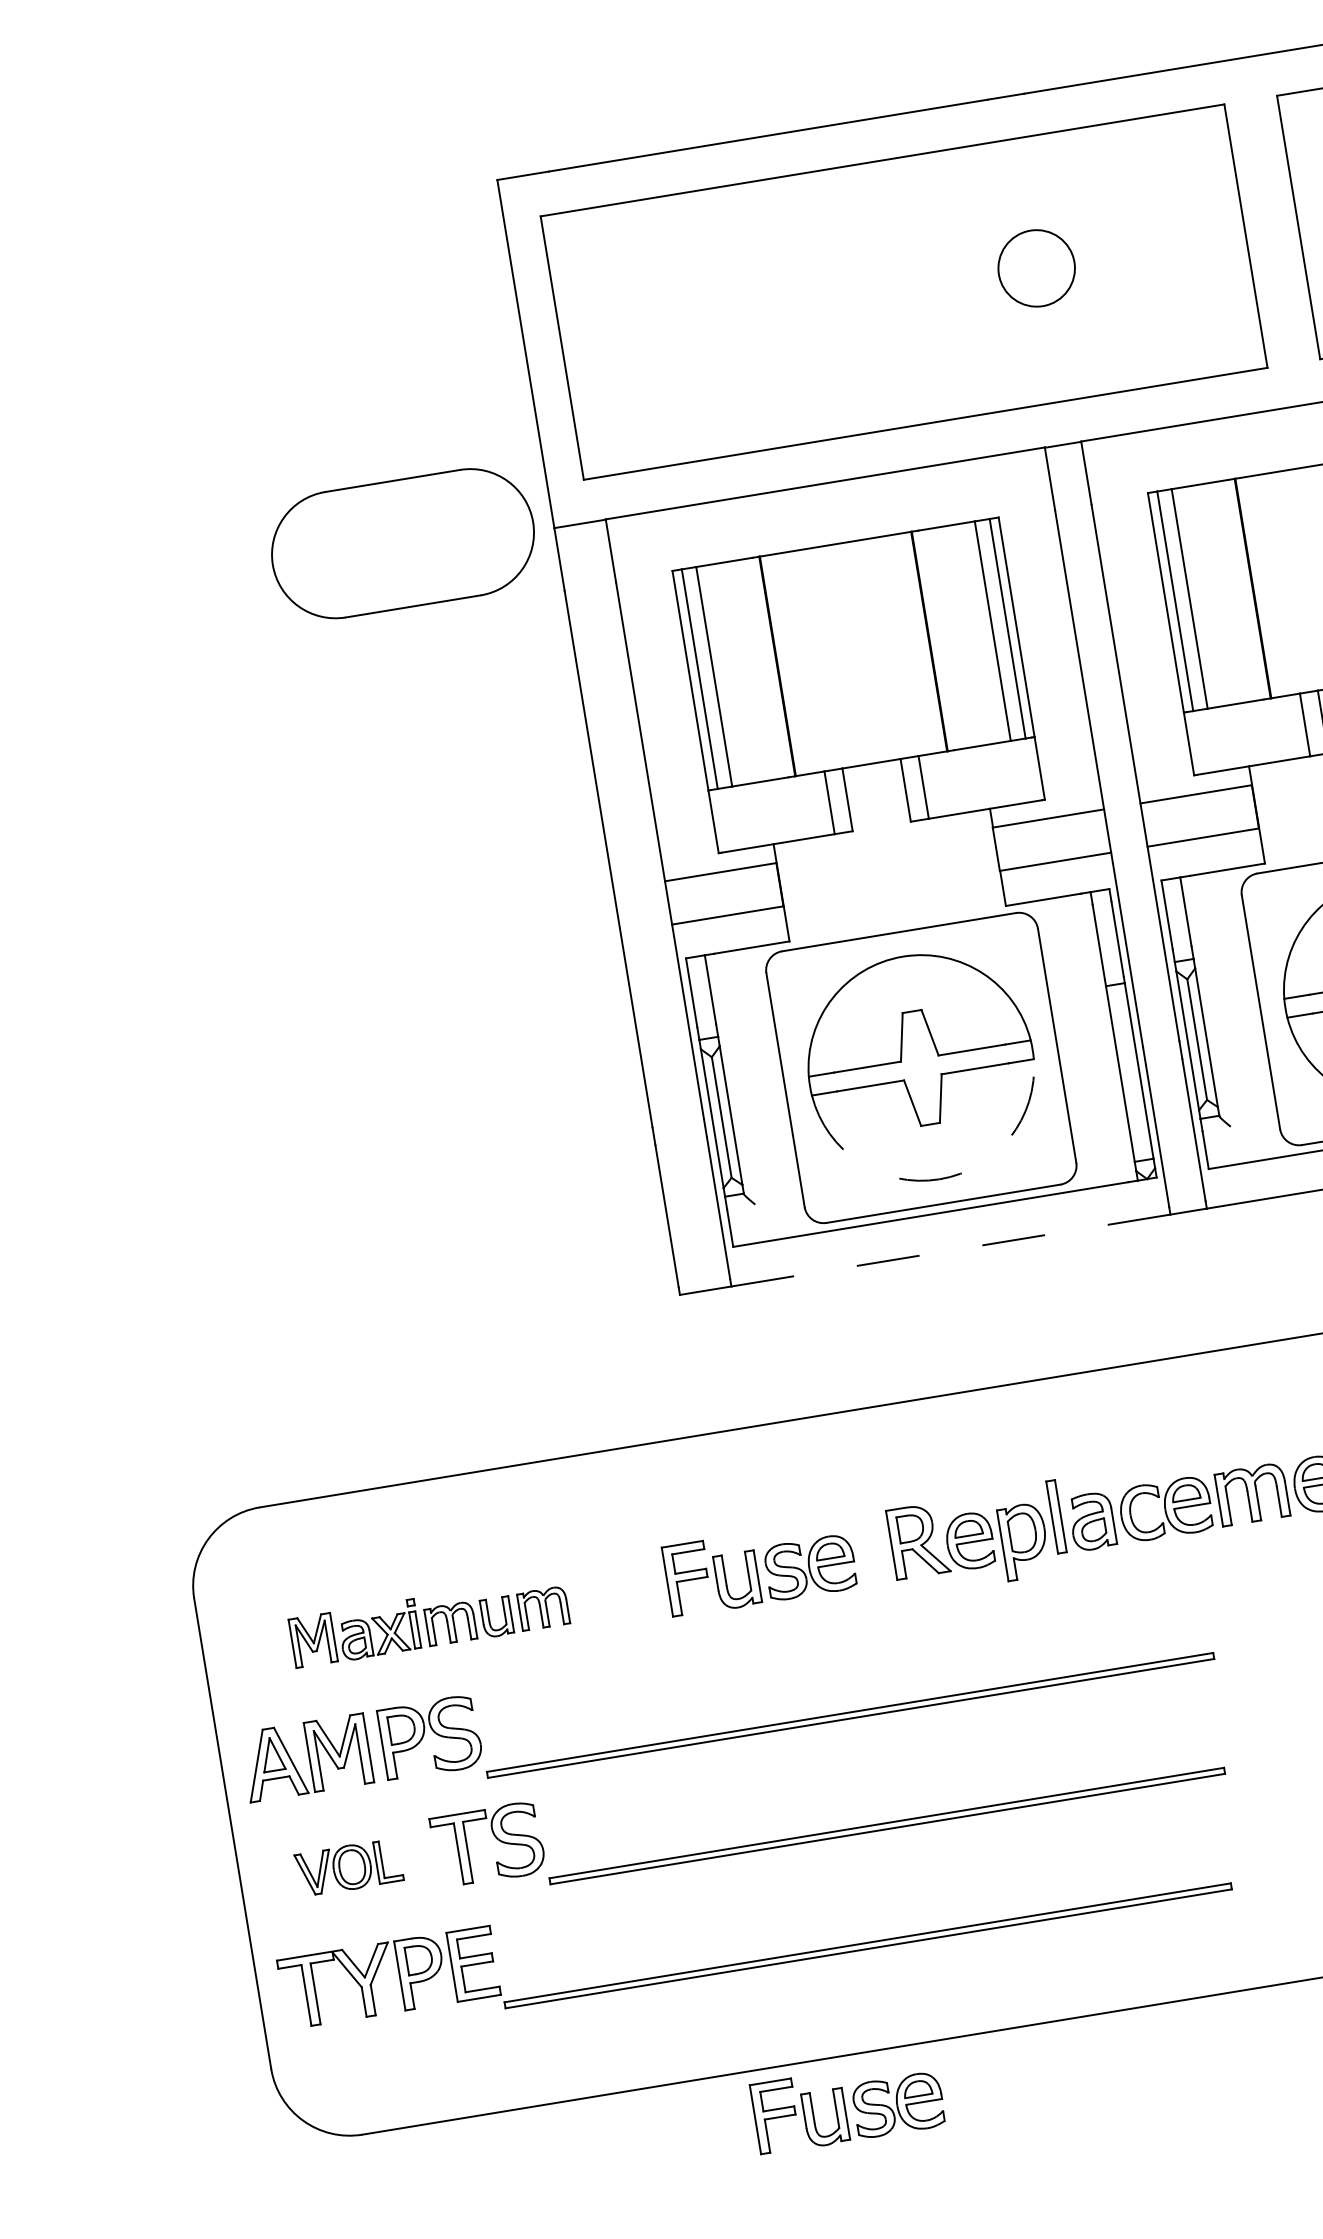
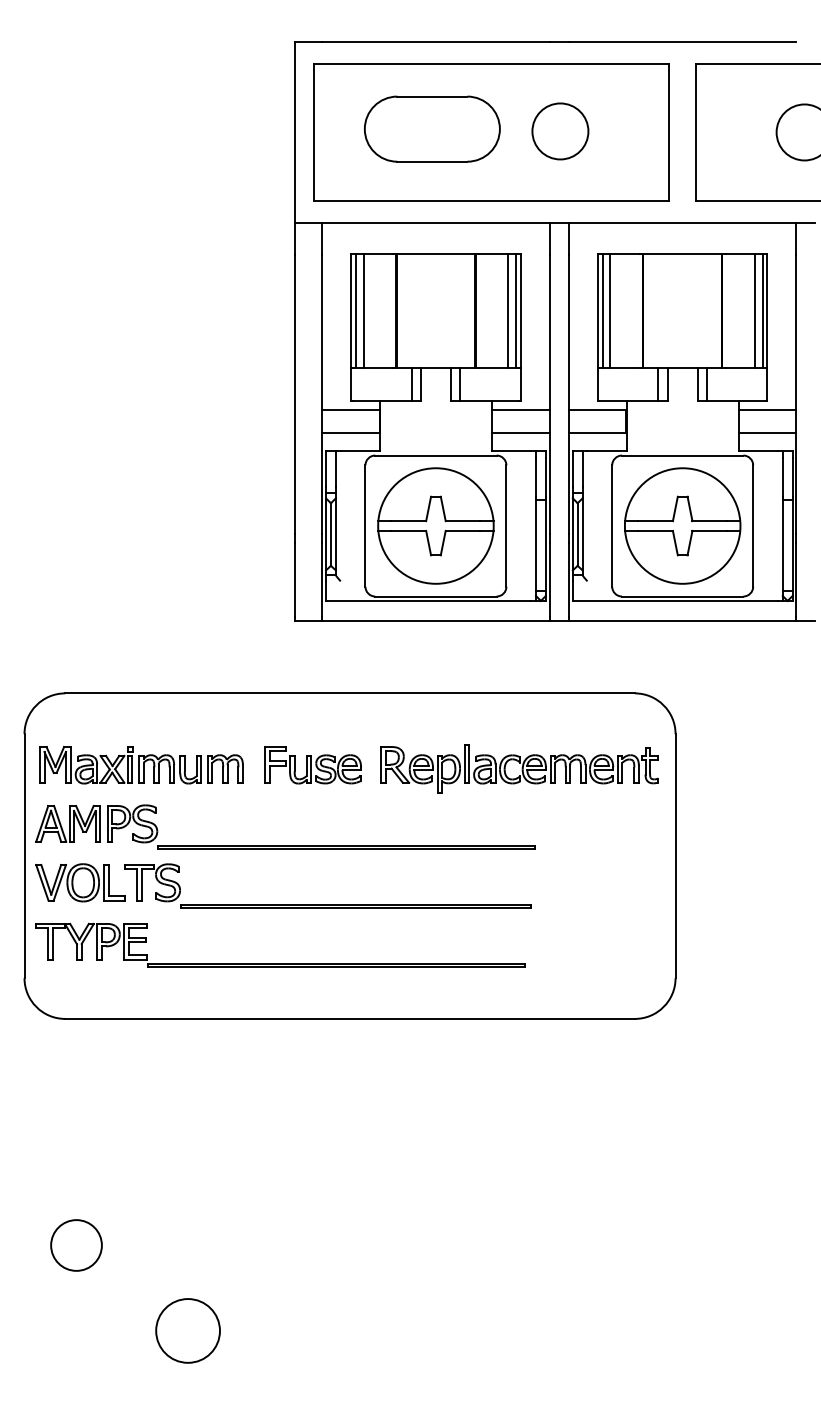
circle: (1036, 268) -> (560, 131), size x1.43
part: (401, 542) -> (431, 128), moved
arc: (938, 1178) -> (435, 583), dashed -> solid
line: (950, 1250) -> (435, 620), dashed -> solid
part: (429, 1622) -> (141, 765), size x1.43
part: (348, 1866) -> (80, 882), size x1.67
part: (847, 2105) -> (312, 1044), removed

